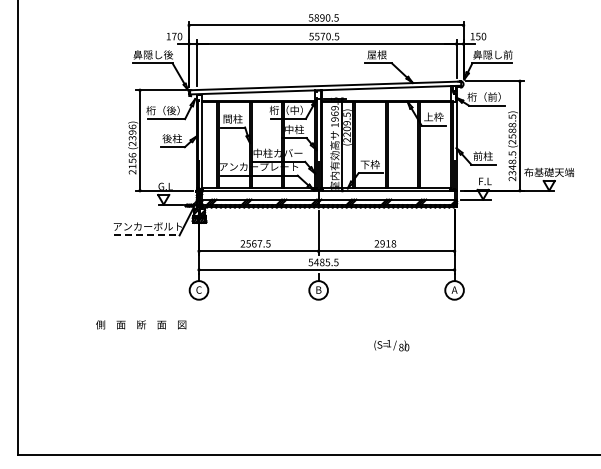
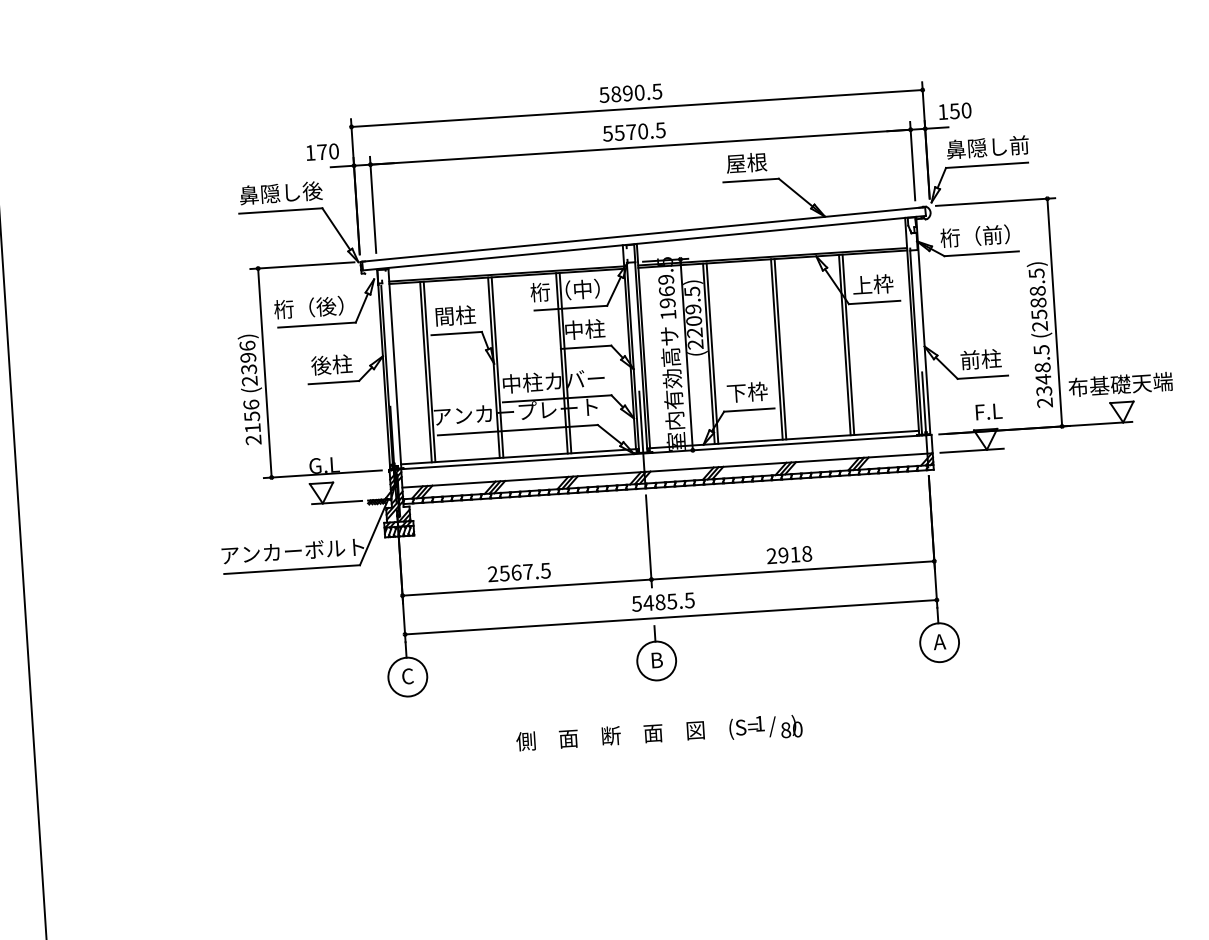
line: (146, 235) -> (291, 569), dashed -> solid
text: (141, 324) -> (611, 735), moved
text: (391, 345) -> (765, 727), moved

